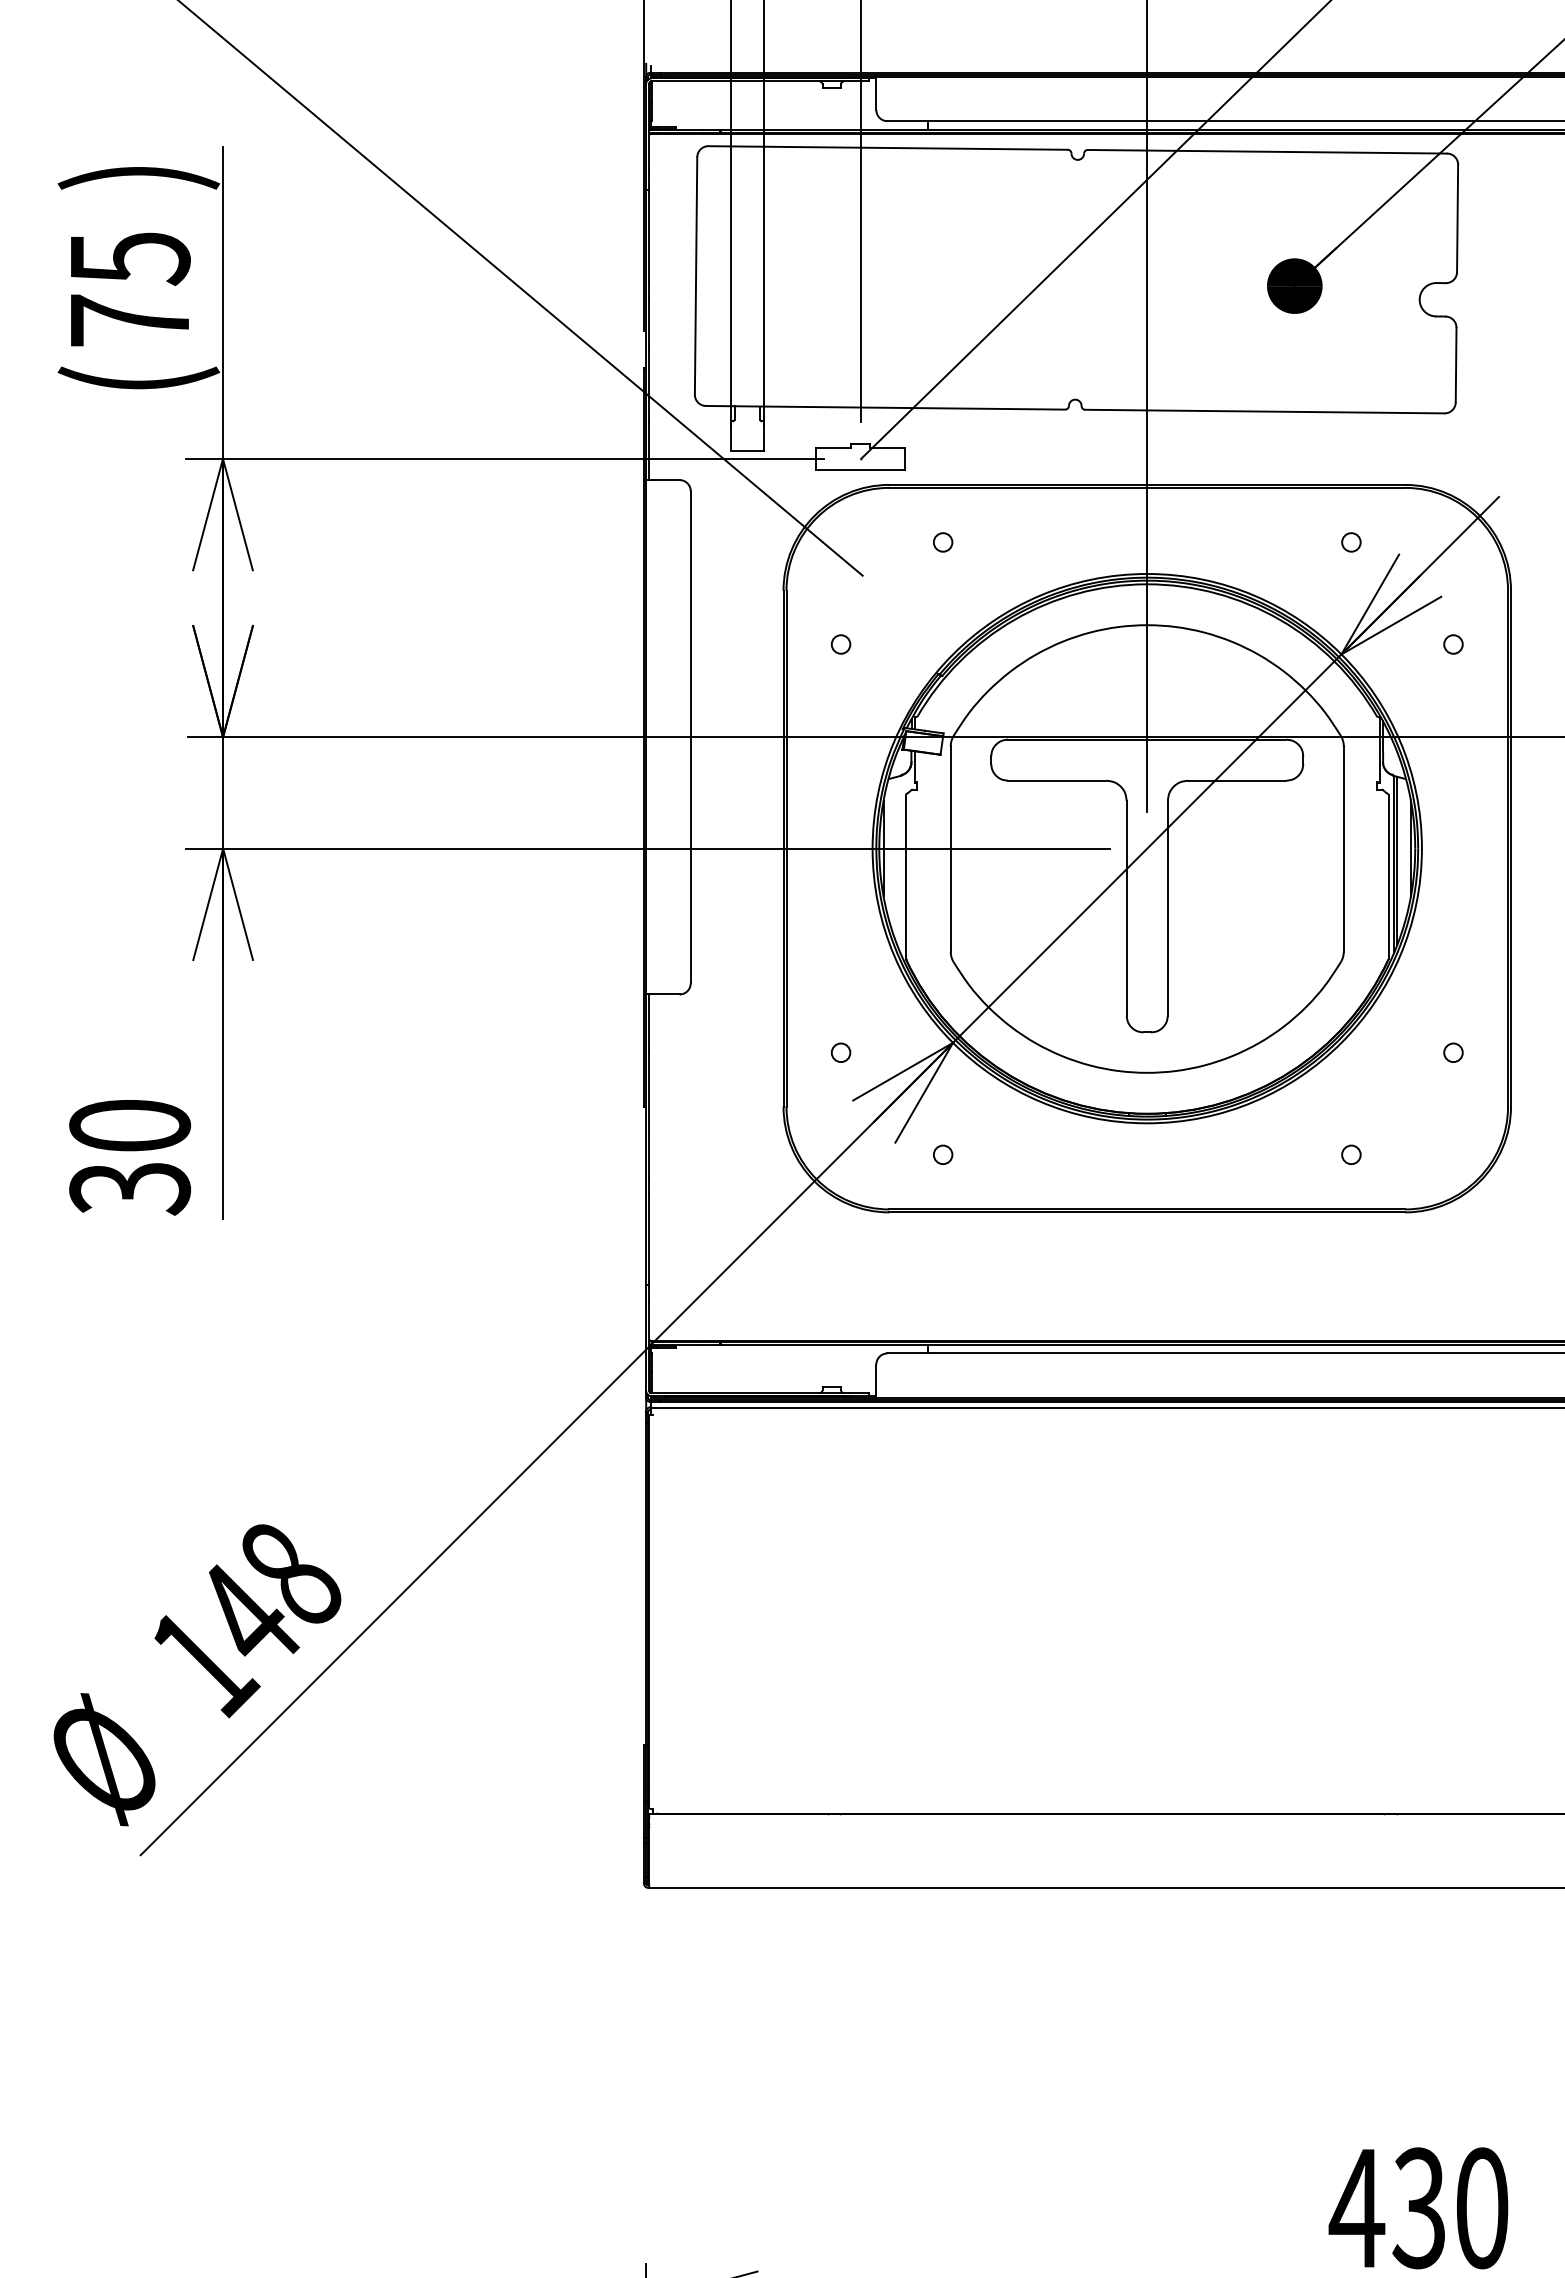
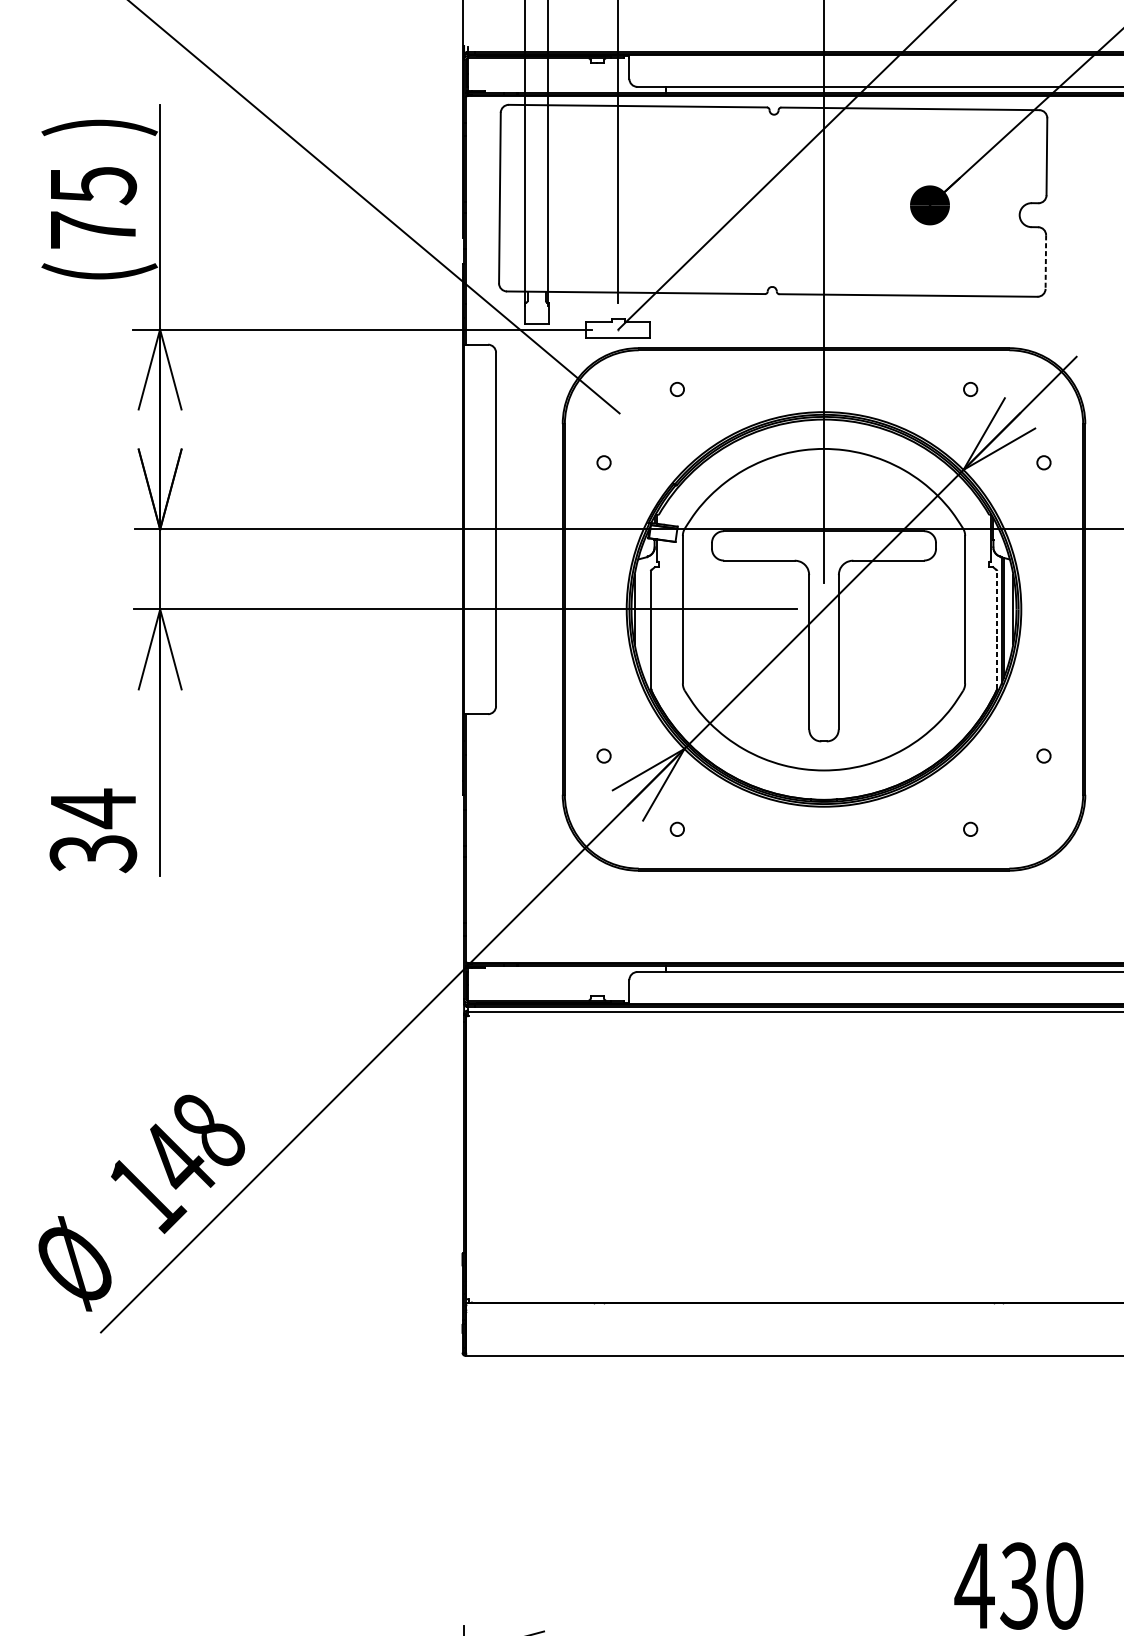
line: (1456, 365) -> (1046, 262), solid -> dashed
line: (1388, 876) -> (997, 629), solid -> dashed
text: (130, 1126) -> (93, 809), 30 -> 34

